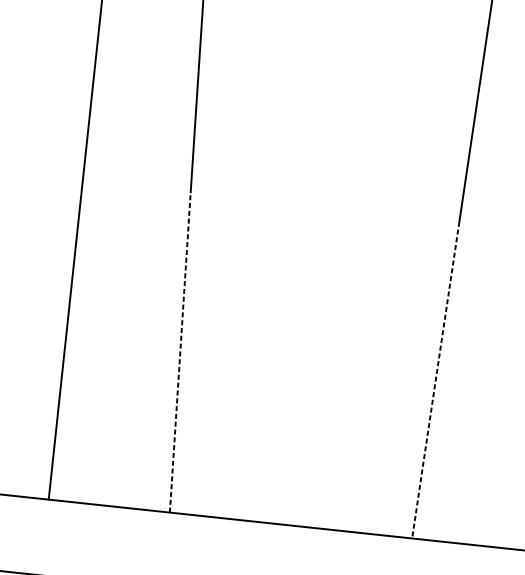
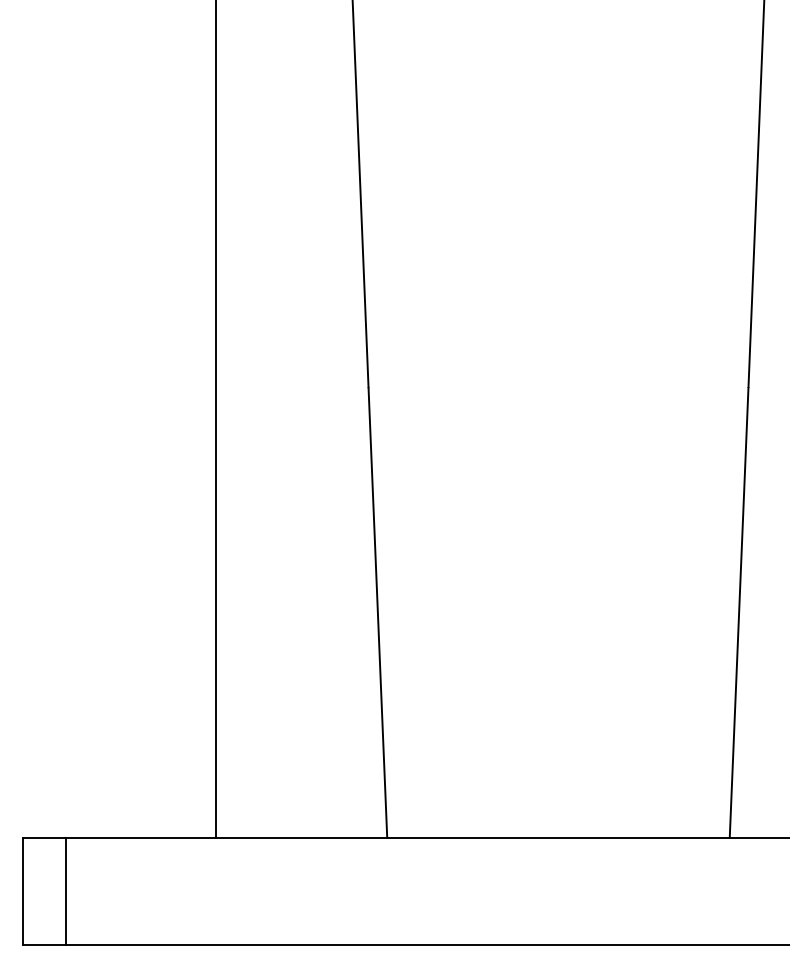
line: (180, 352) -> (377, 612), dashed -> solid
line: (436, 379) -> (739, 612), dashed -> solid

